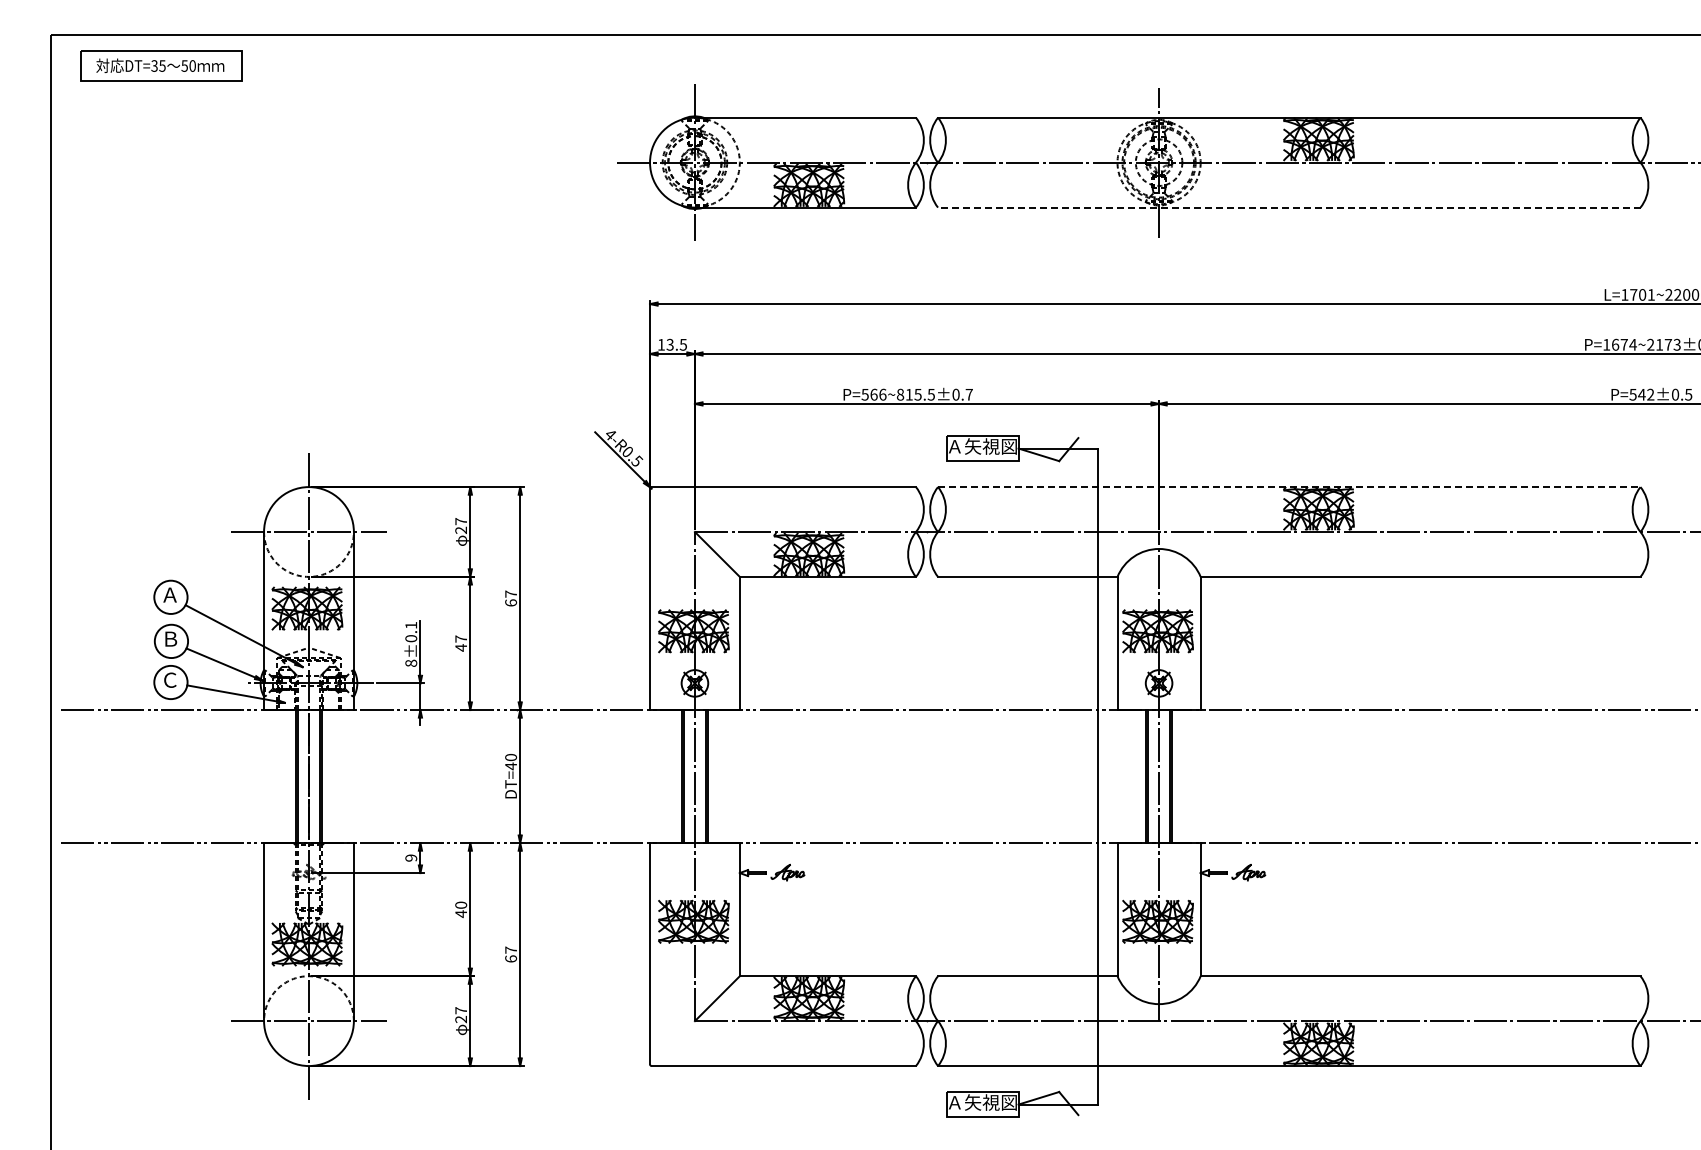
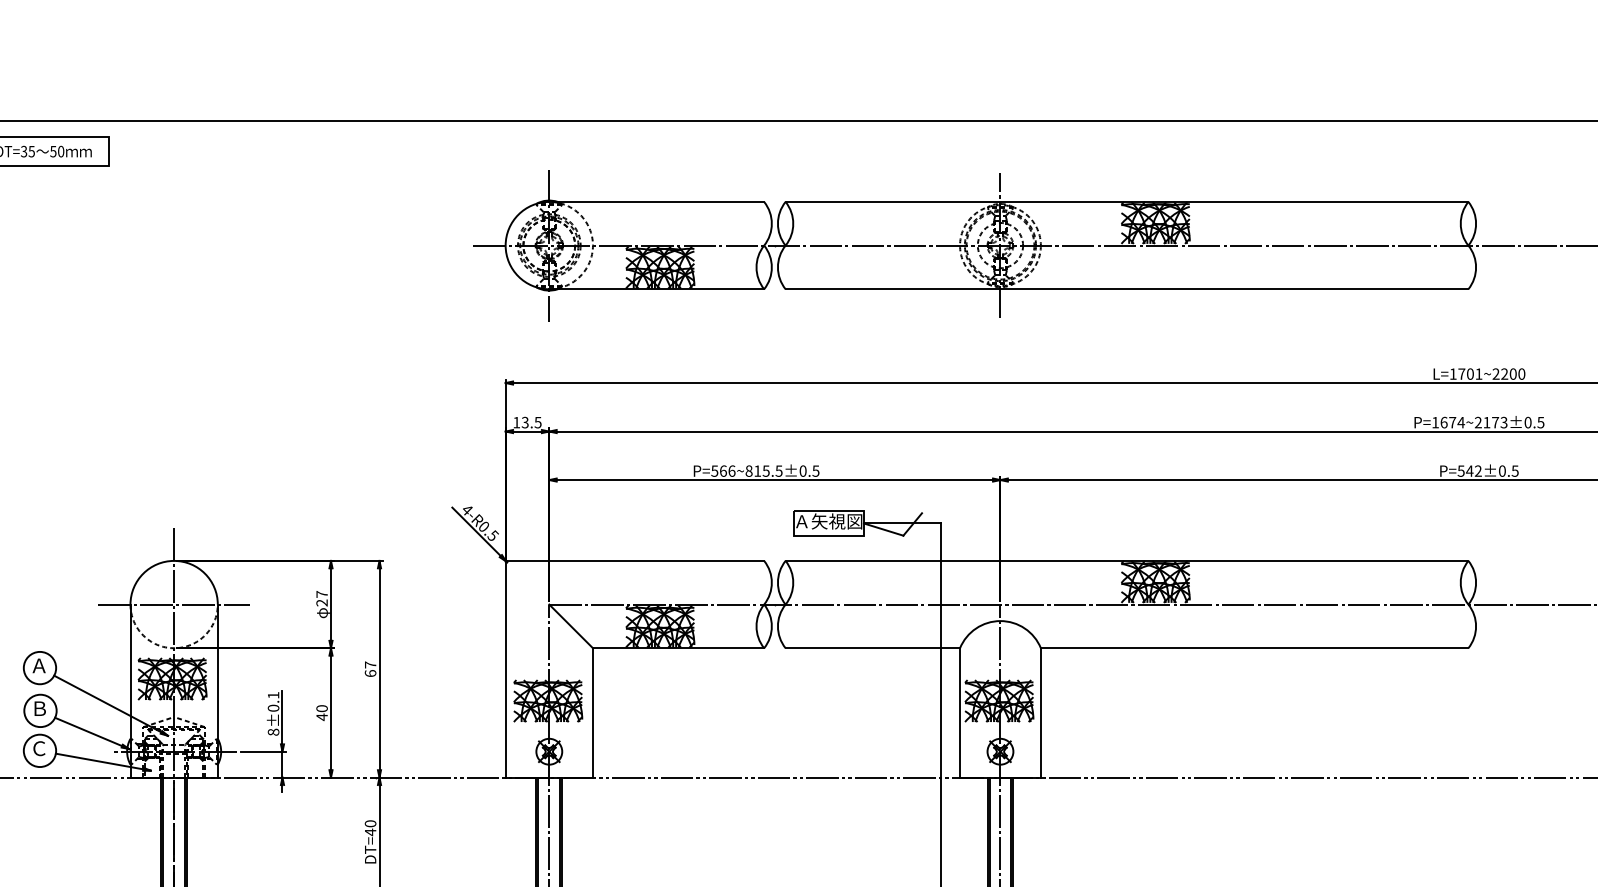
line: (1288, 207) -> (1126, 289), dashed -> solid
text: (968, 394) -> (815, 470), P=566~815.5±0.7 -> P=566~815.5±0.5
line: (1289, 487) -> (1127, 561), dashed -> solid
text: (461, 638) -> (322, 708), 47 -> 40

